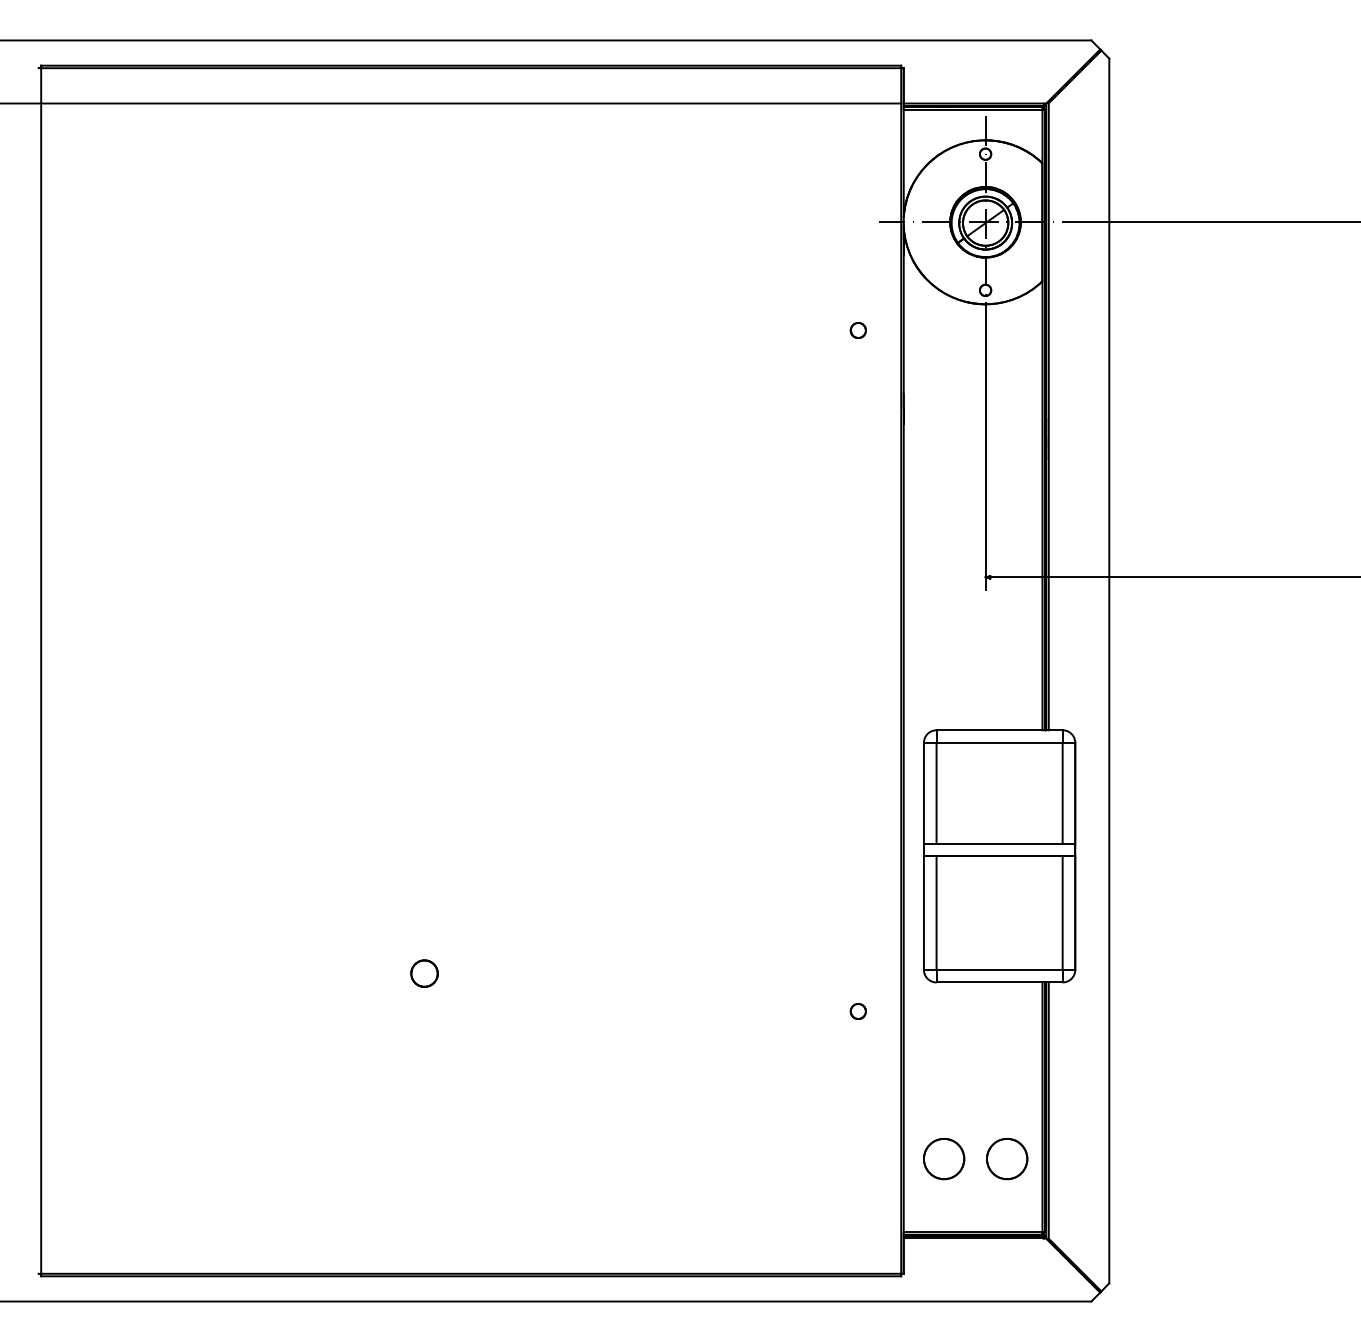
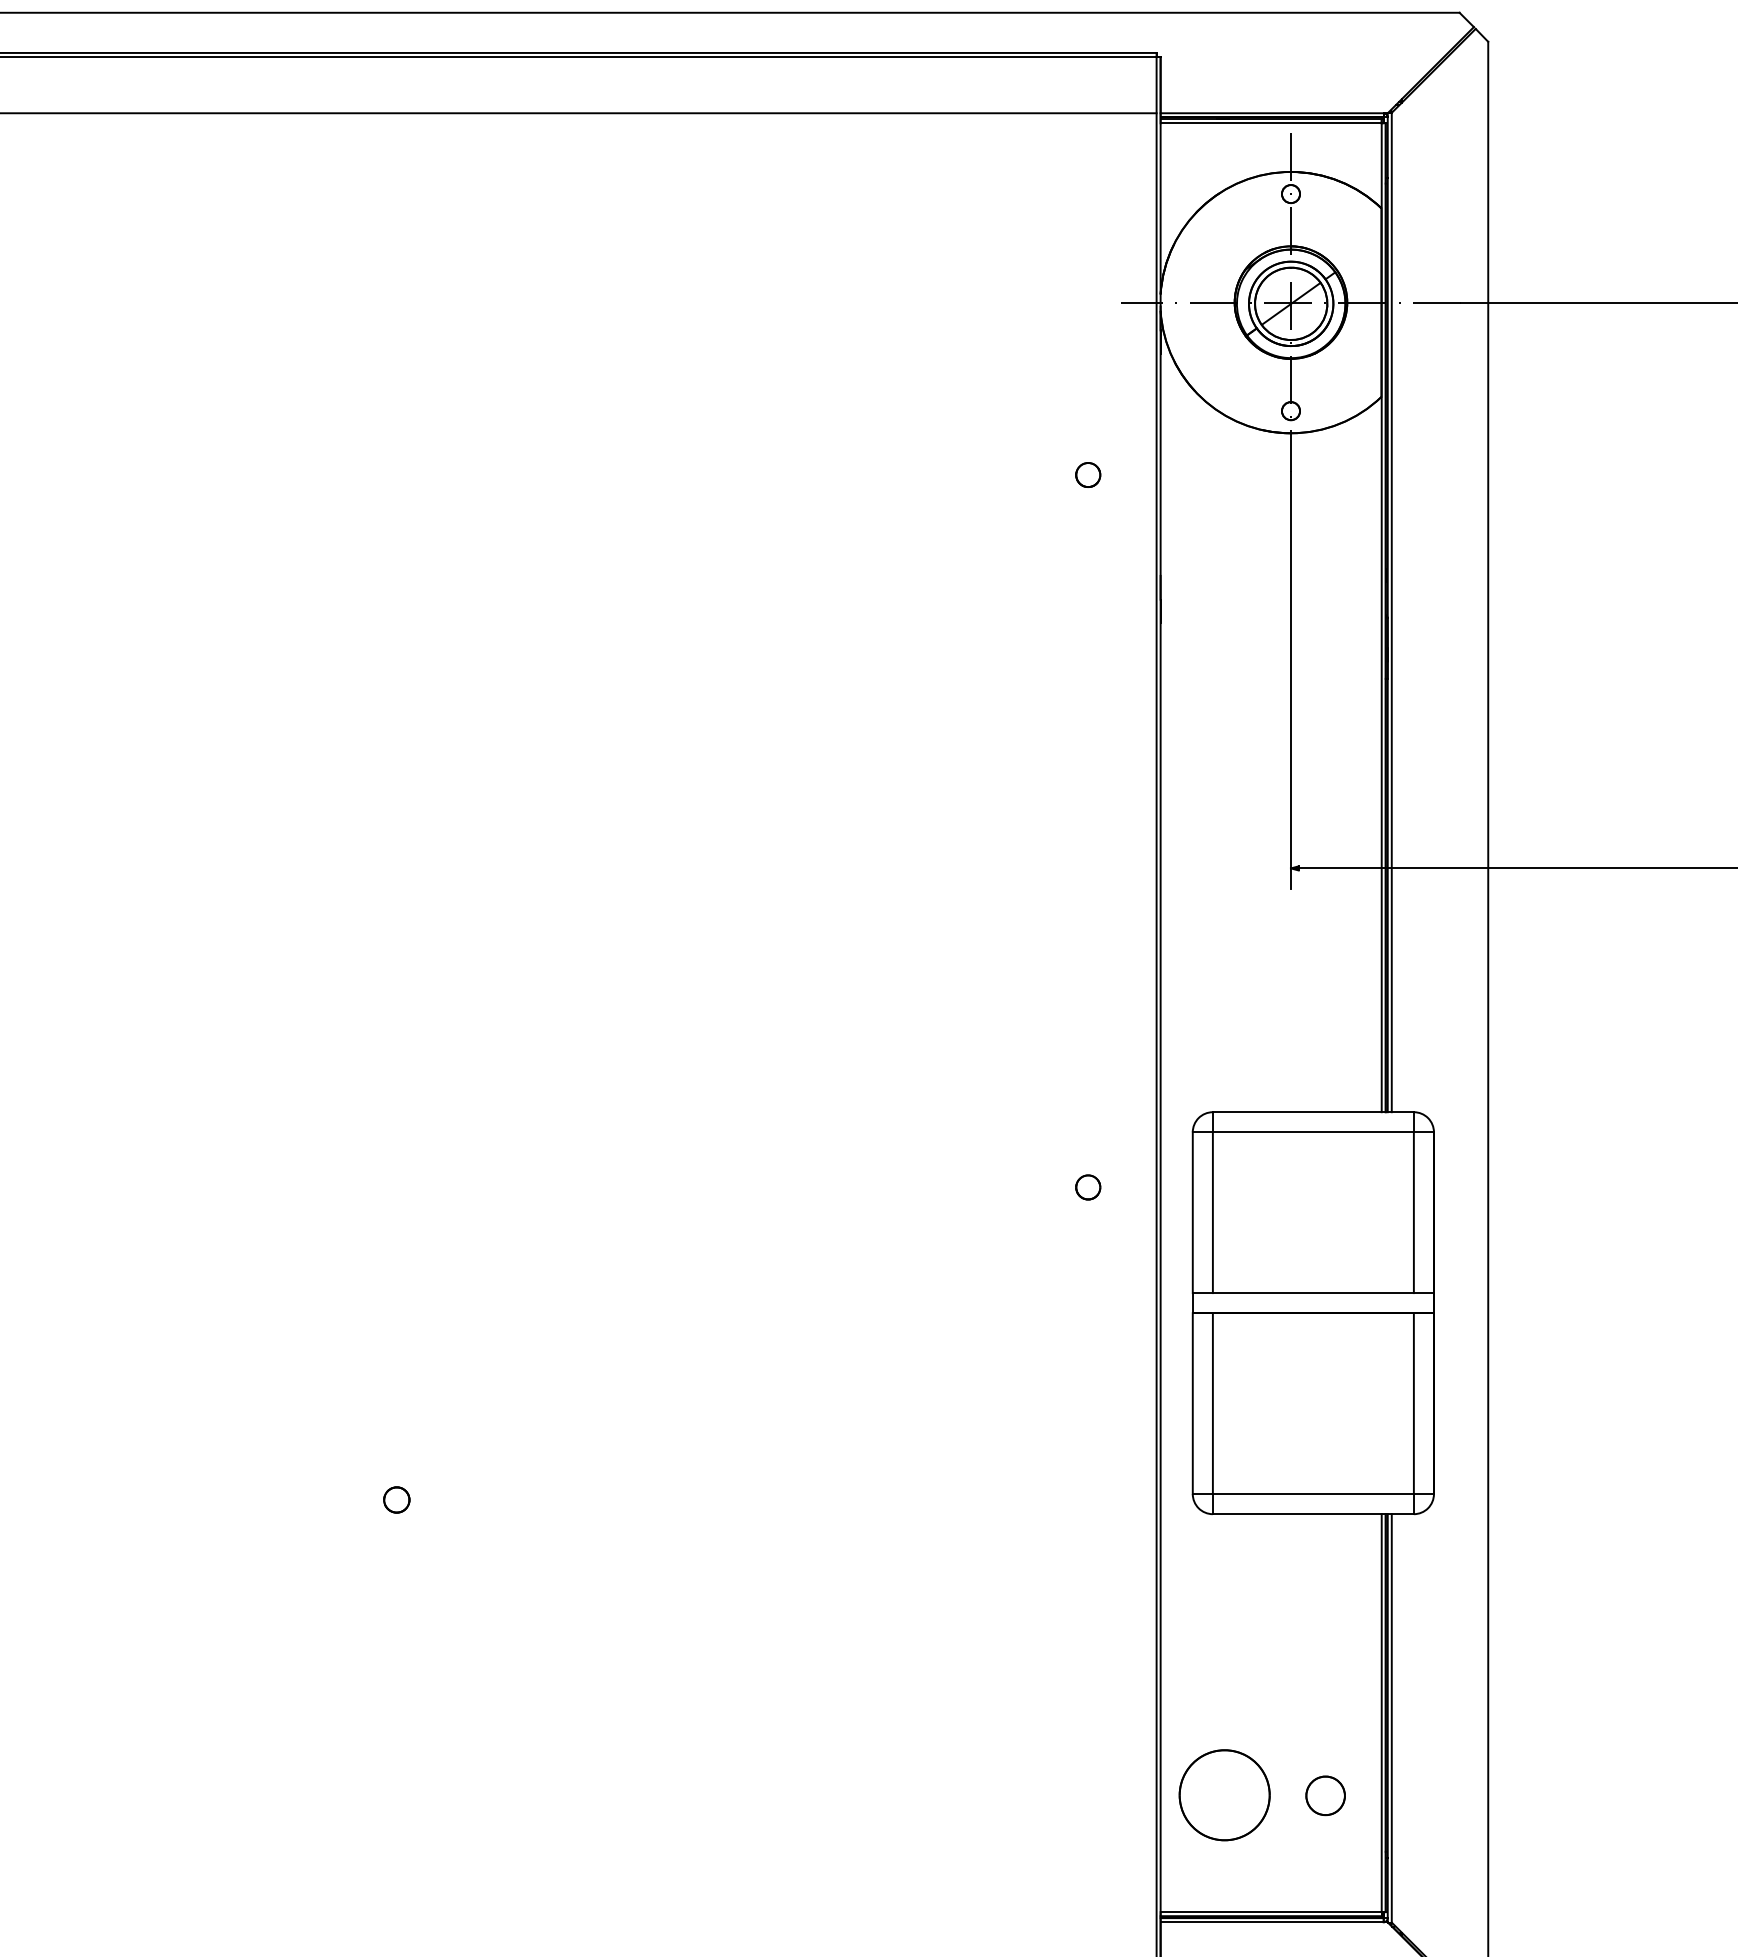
part: (424, 973) -> (396, 1499), size x0.6
part: (857, 1011) -> (1086, 1187), moved
part: (944, 1159) -> (1225, 1796), size x1.4
part: (1007, 1159) -> (1325, 1796), size x0.6

